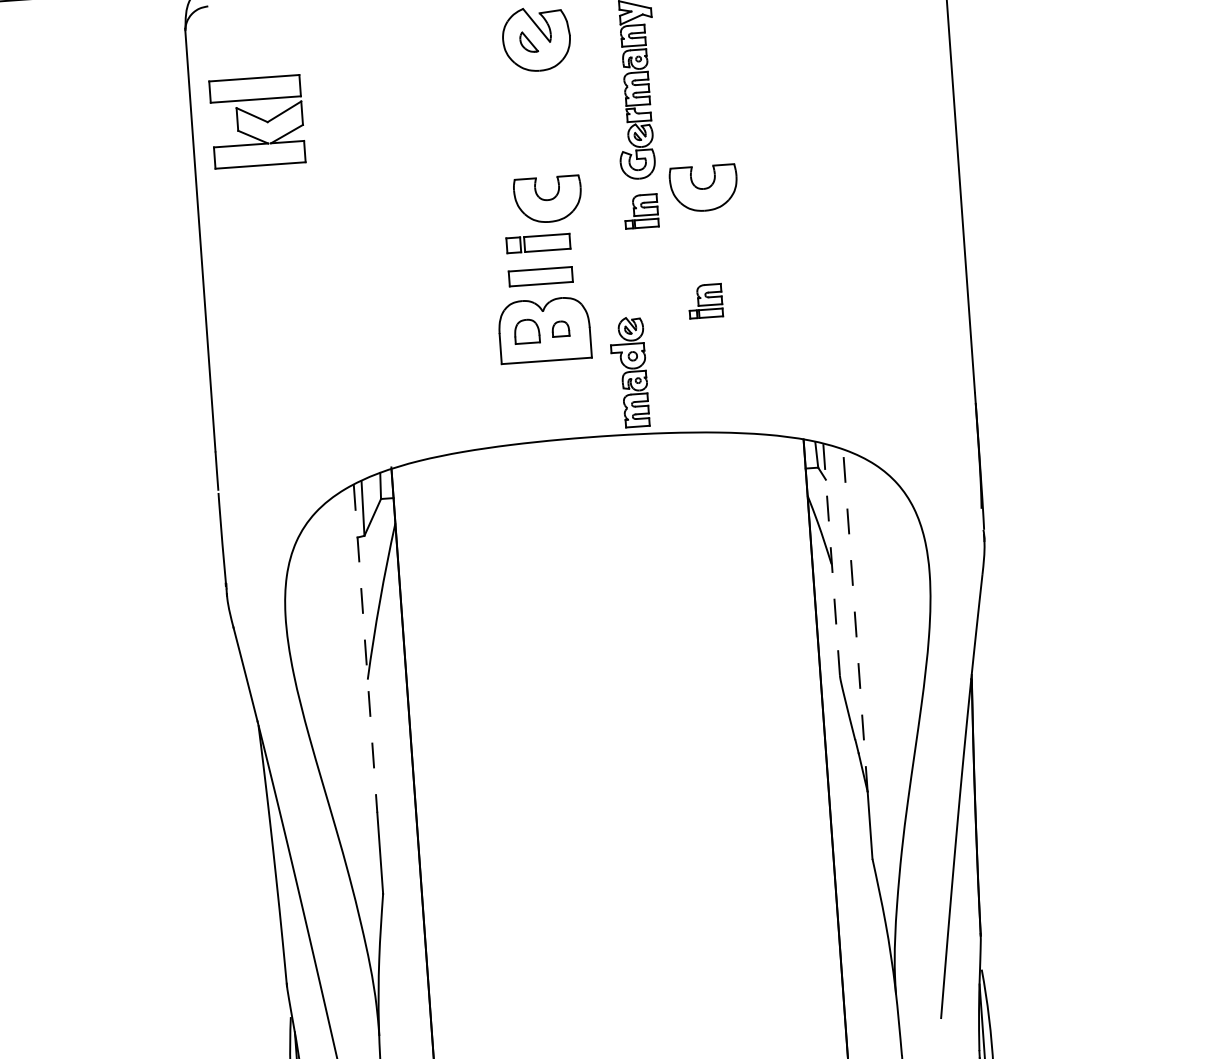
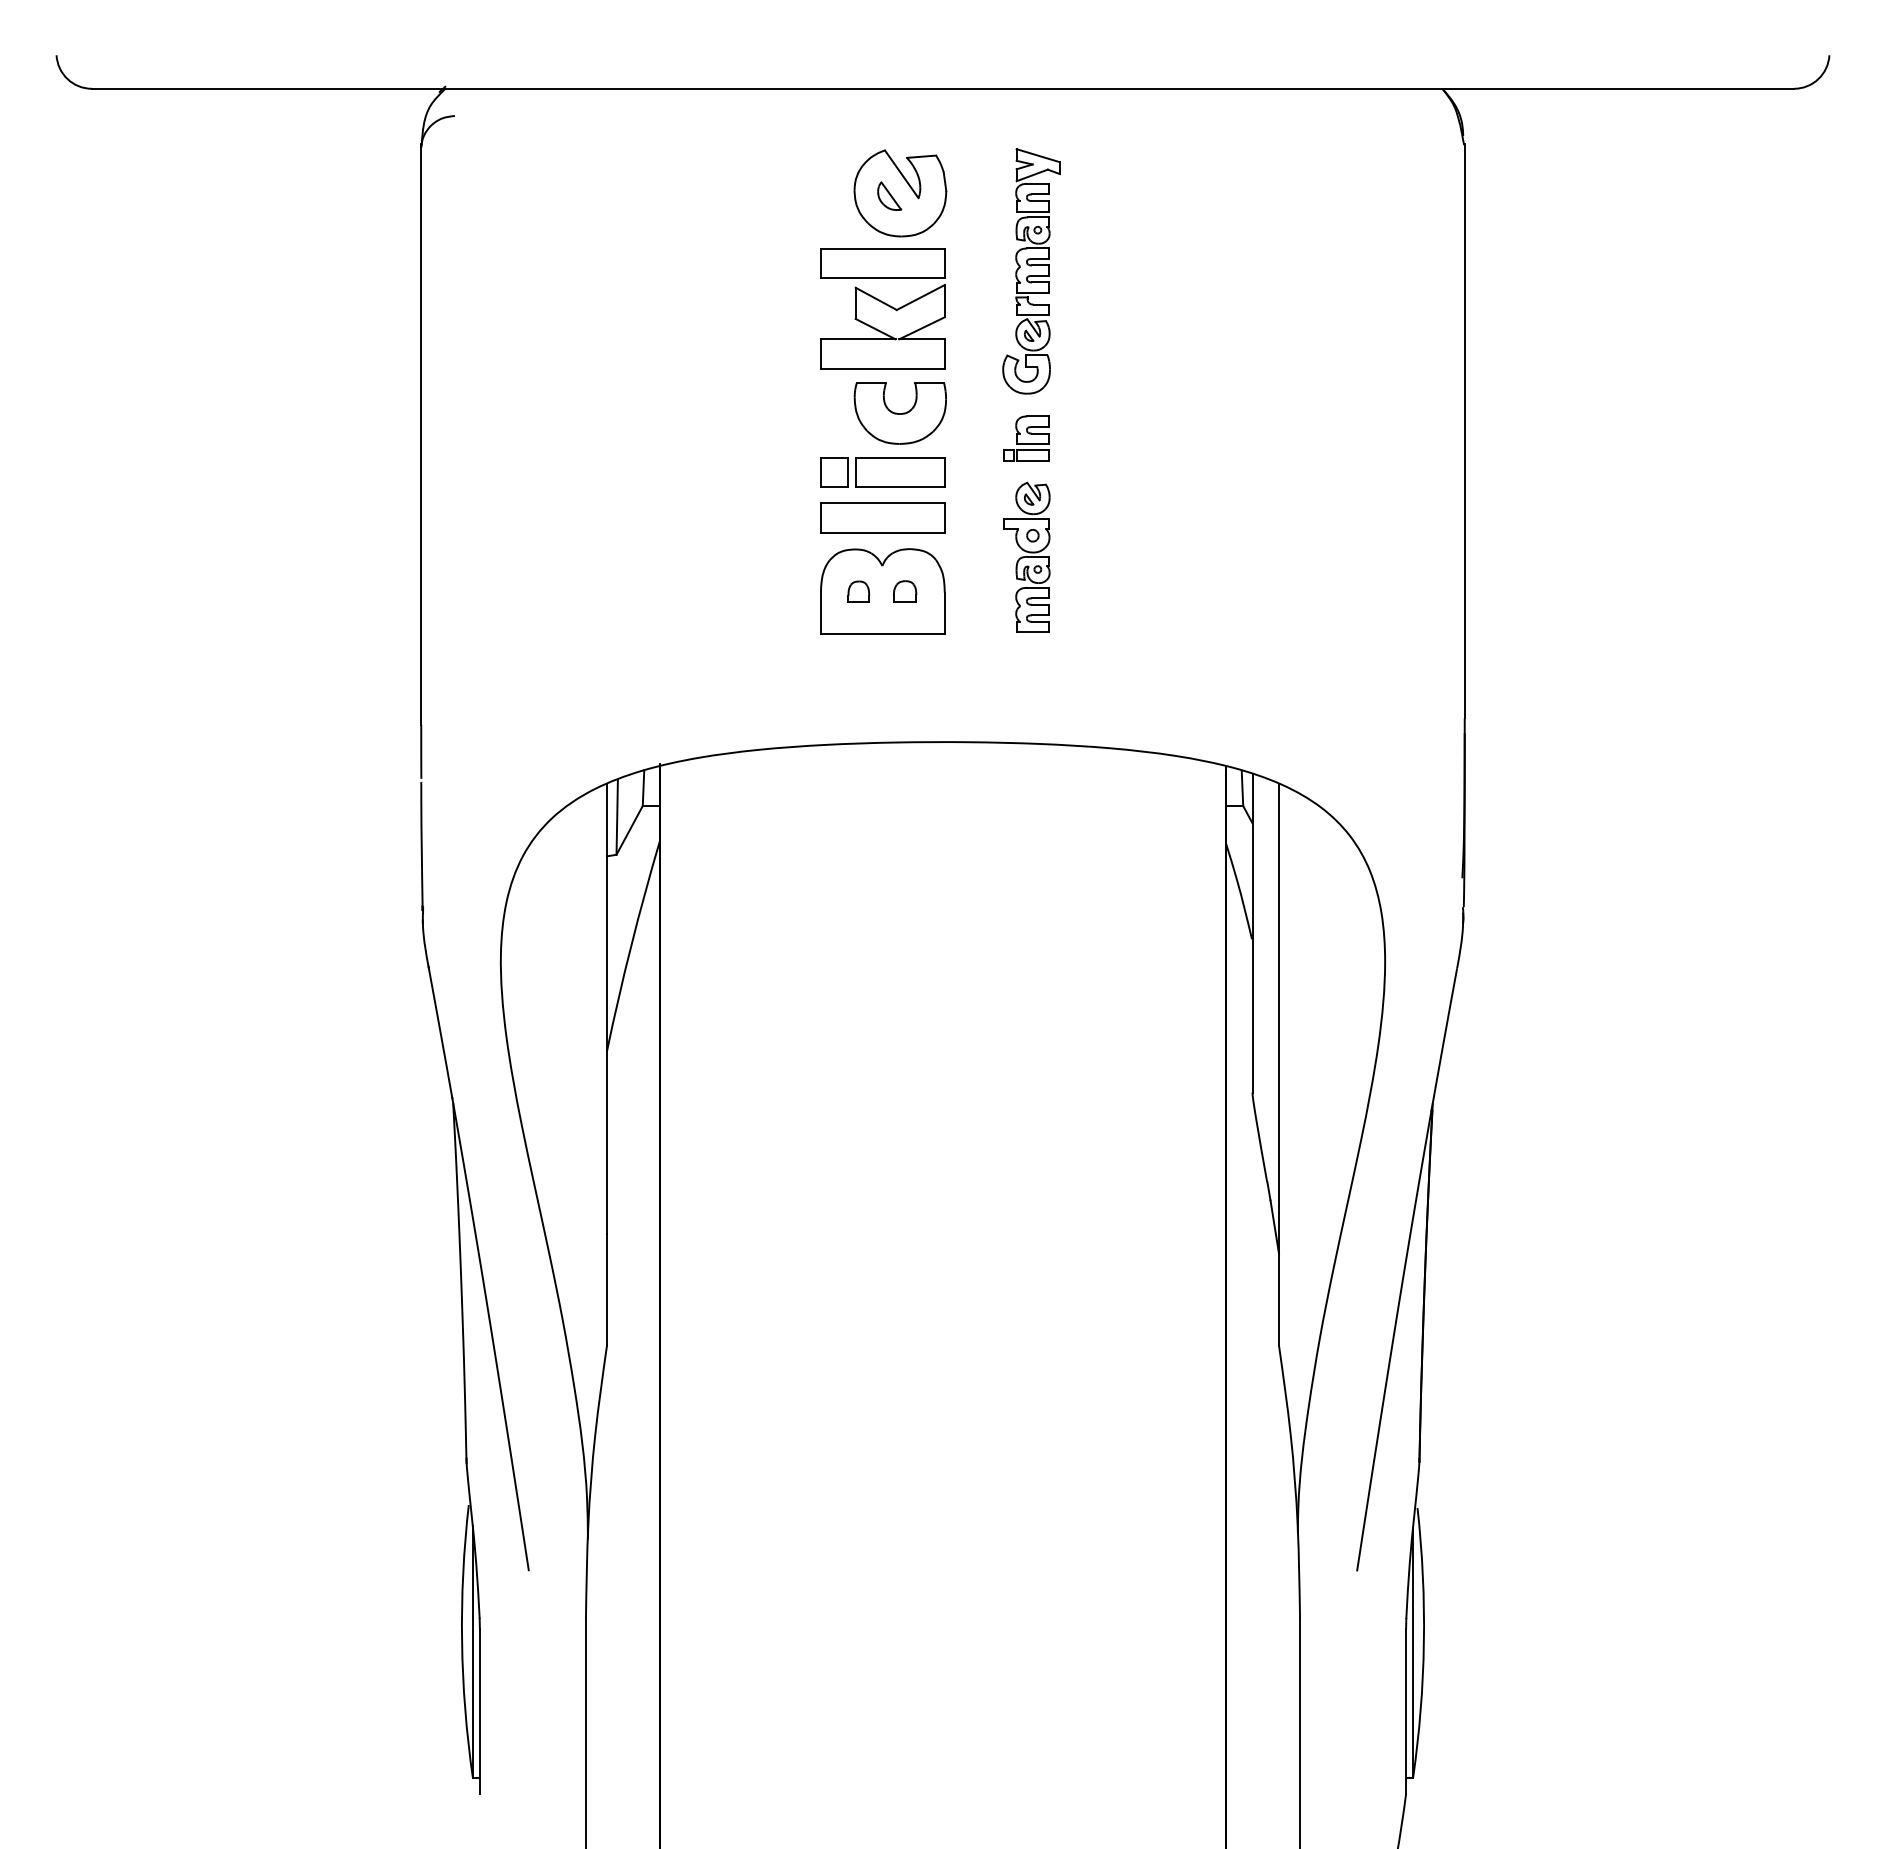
part: (257, 121) -> (882, 308), moved
part: (703, 188) -> (1113, 413), removed
part: (538, 243) -> (882, 472), size x1.43
part: (540, 276) -> (882, 517), size x1.43
part: (705, 301) -> (1105, 567), removed
part: (526, 331) -> (858, 591), size x0.62
part: (629, 371) -> (1026, 556), moved
line: (831, 560) -> (1252, 934), dashed -> solid
line: (855, 620) -> (1279, 1018), dashed -> solid
line: (365, 649) -> (606, 1009), dashed -> solid

